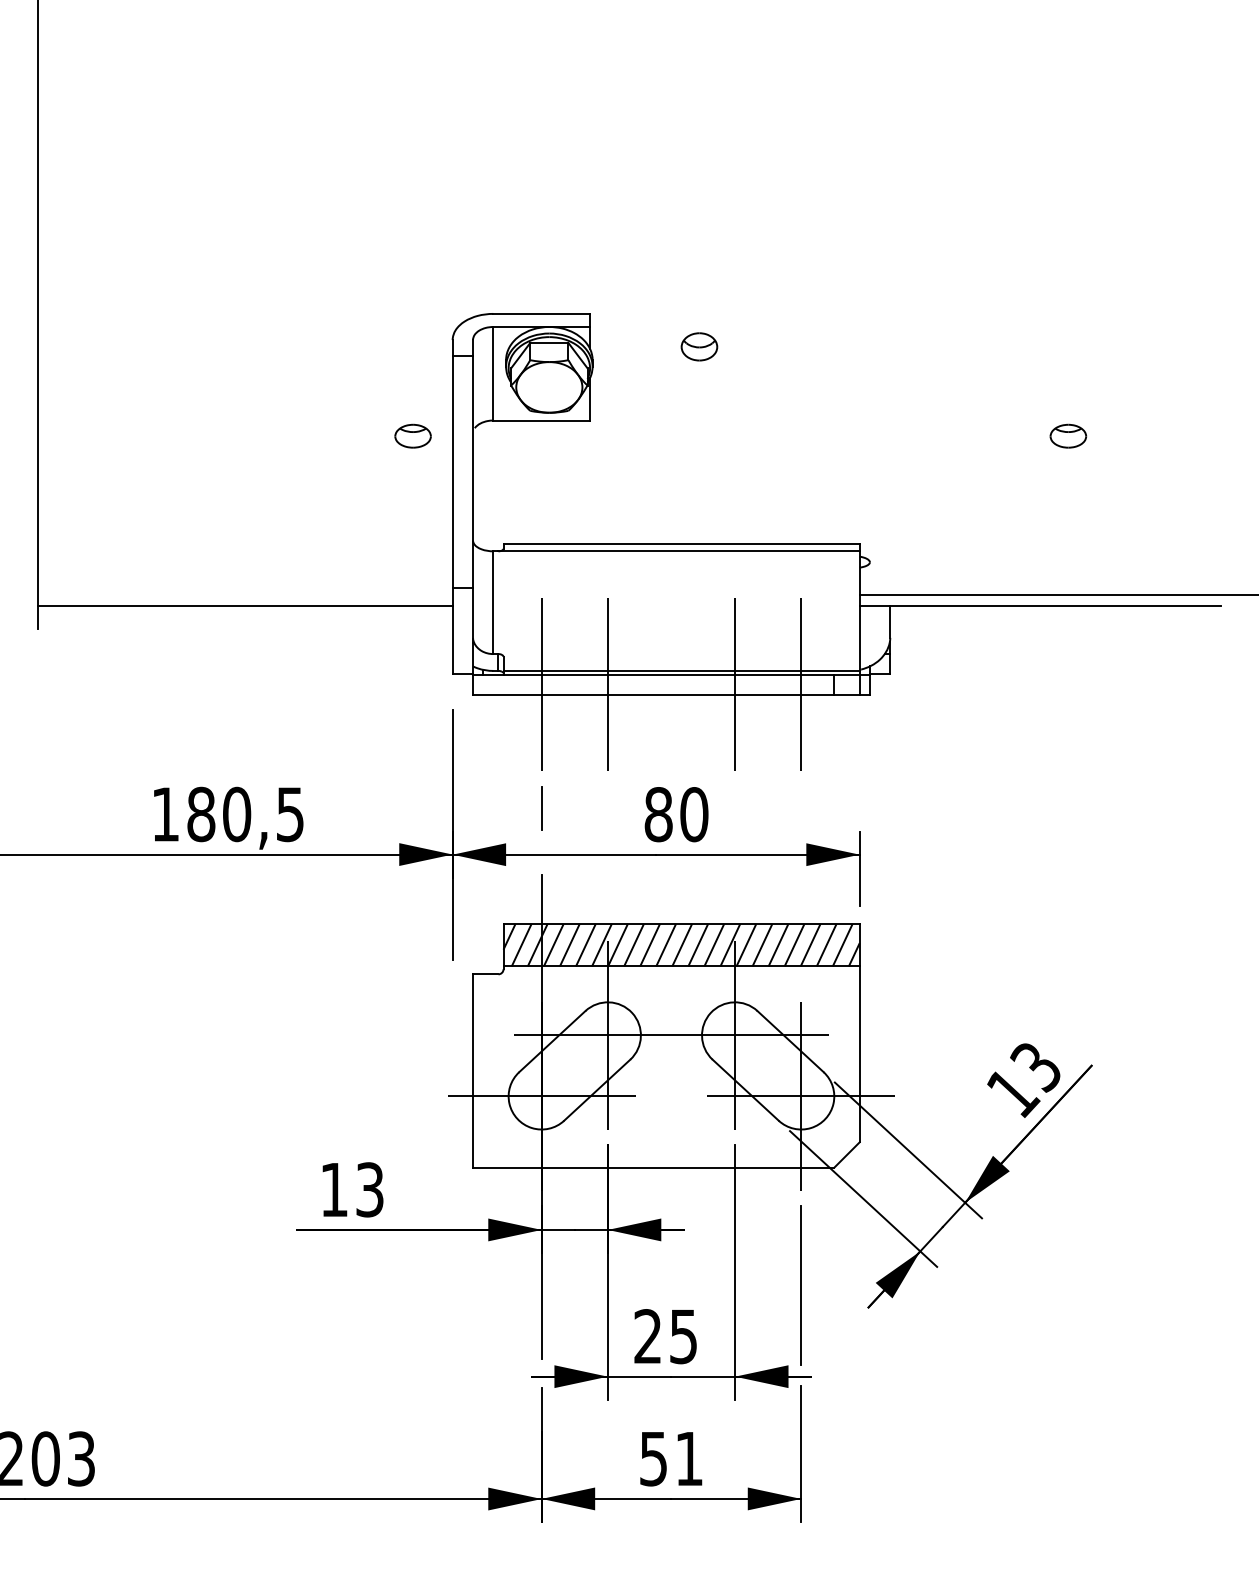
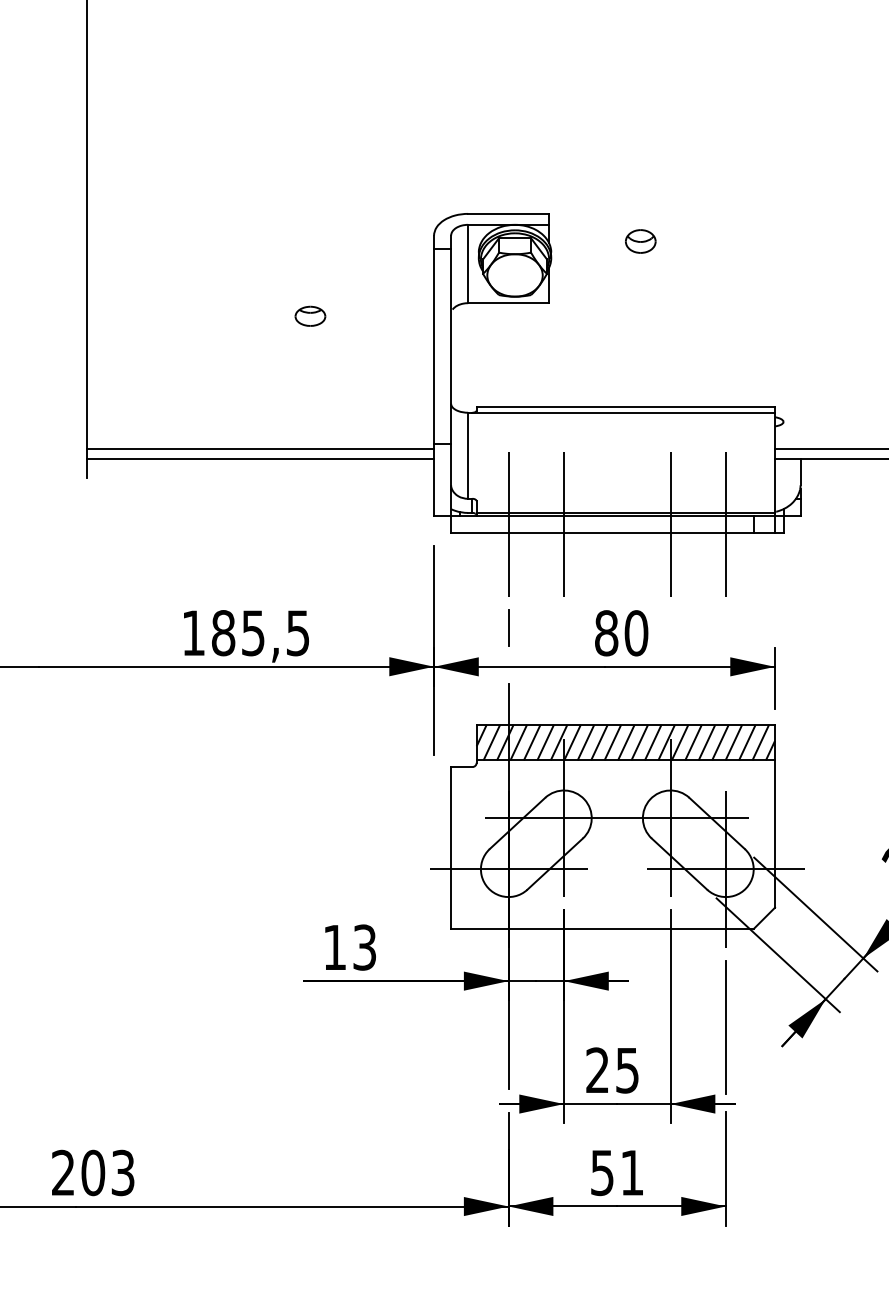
part: (412, 435) -> (309, 315), moved
line: (244, 595) -> (259, 449), added
text: (237, 814) -> (253, 633), 180,5 -> 185,5

